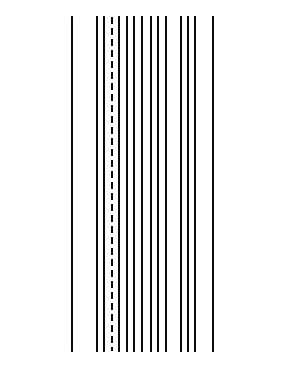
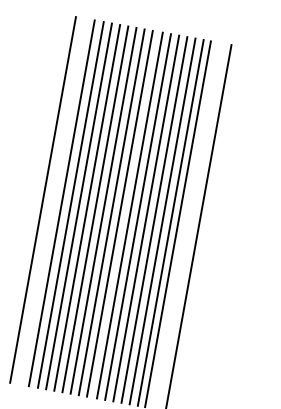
line: (88, 183) -> (61, 202), added
line: (111, 183) -> (86, 207), dashed -> solid
line: (173, 183) -> (154, 219), added

